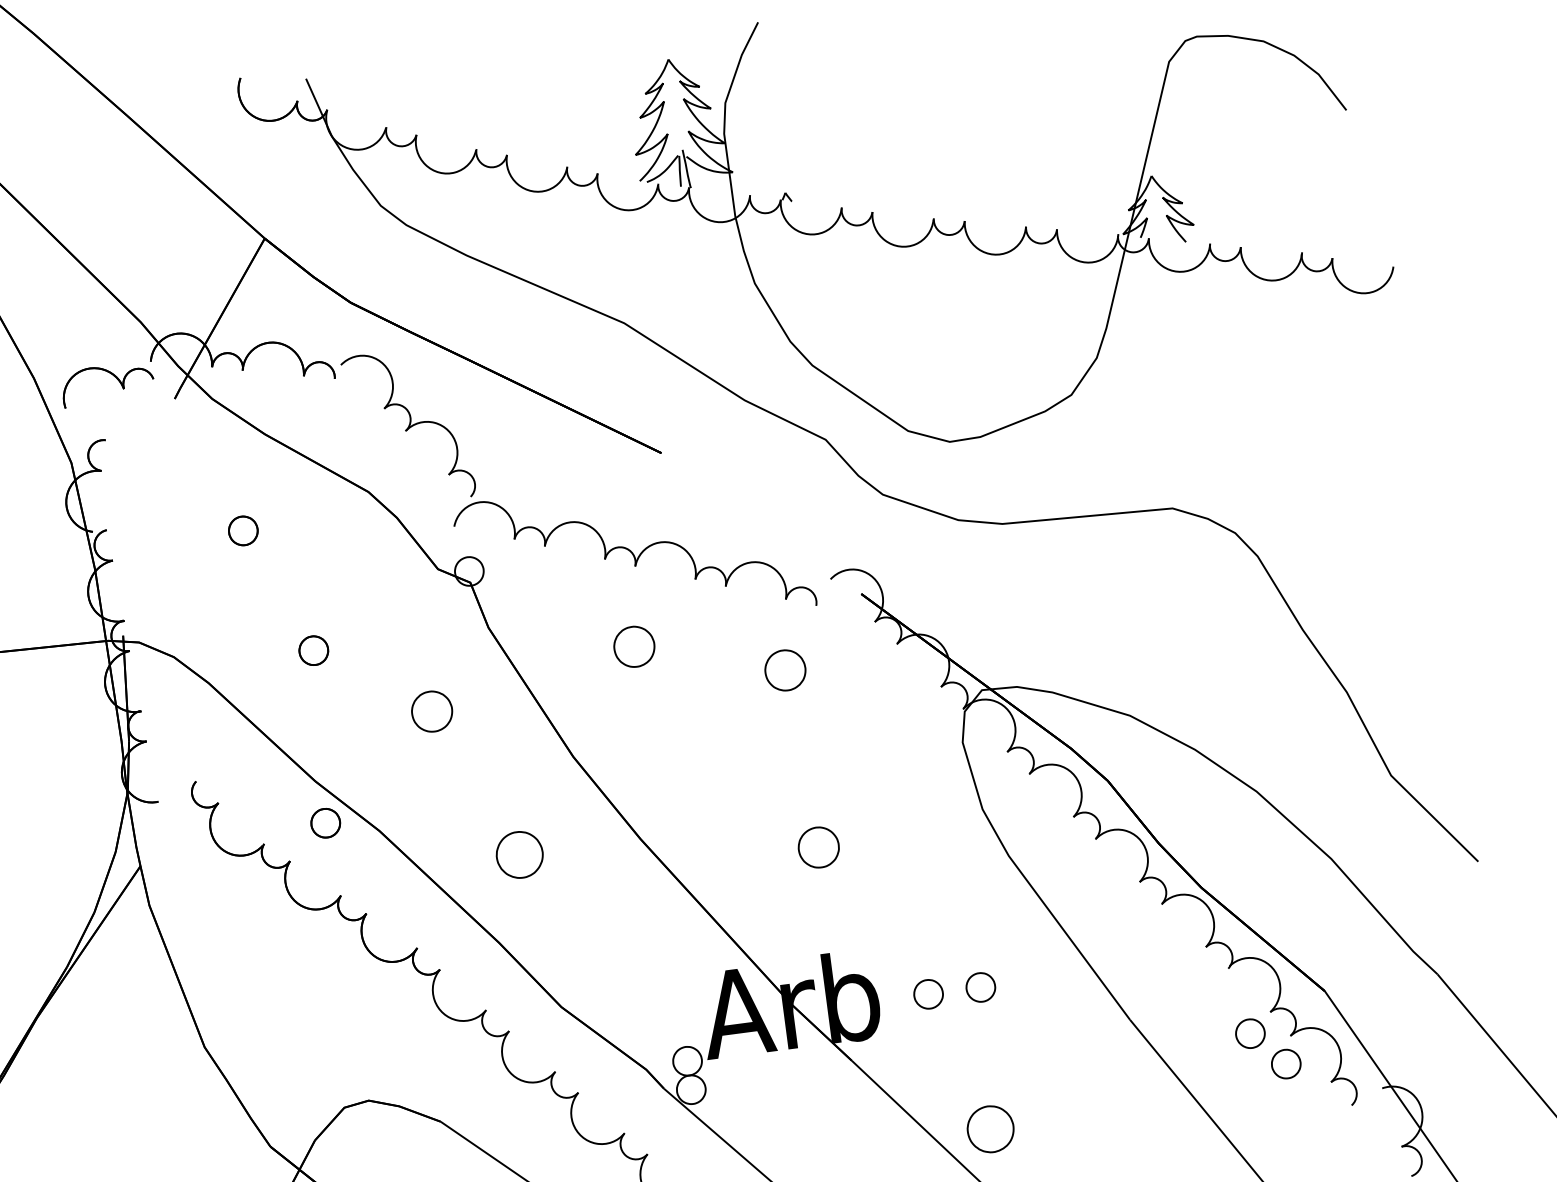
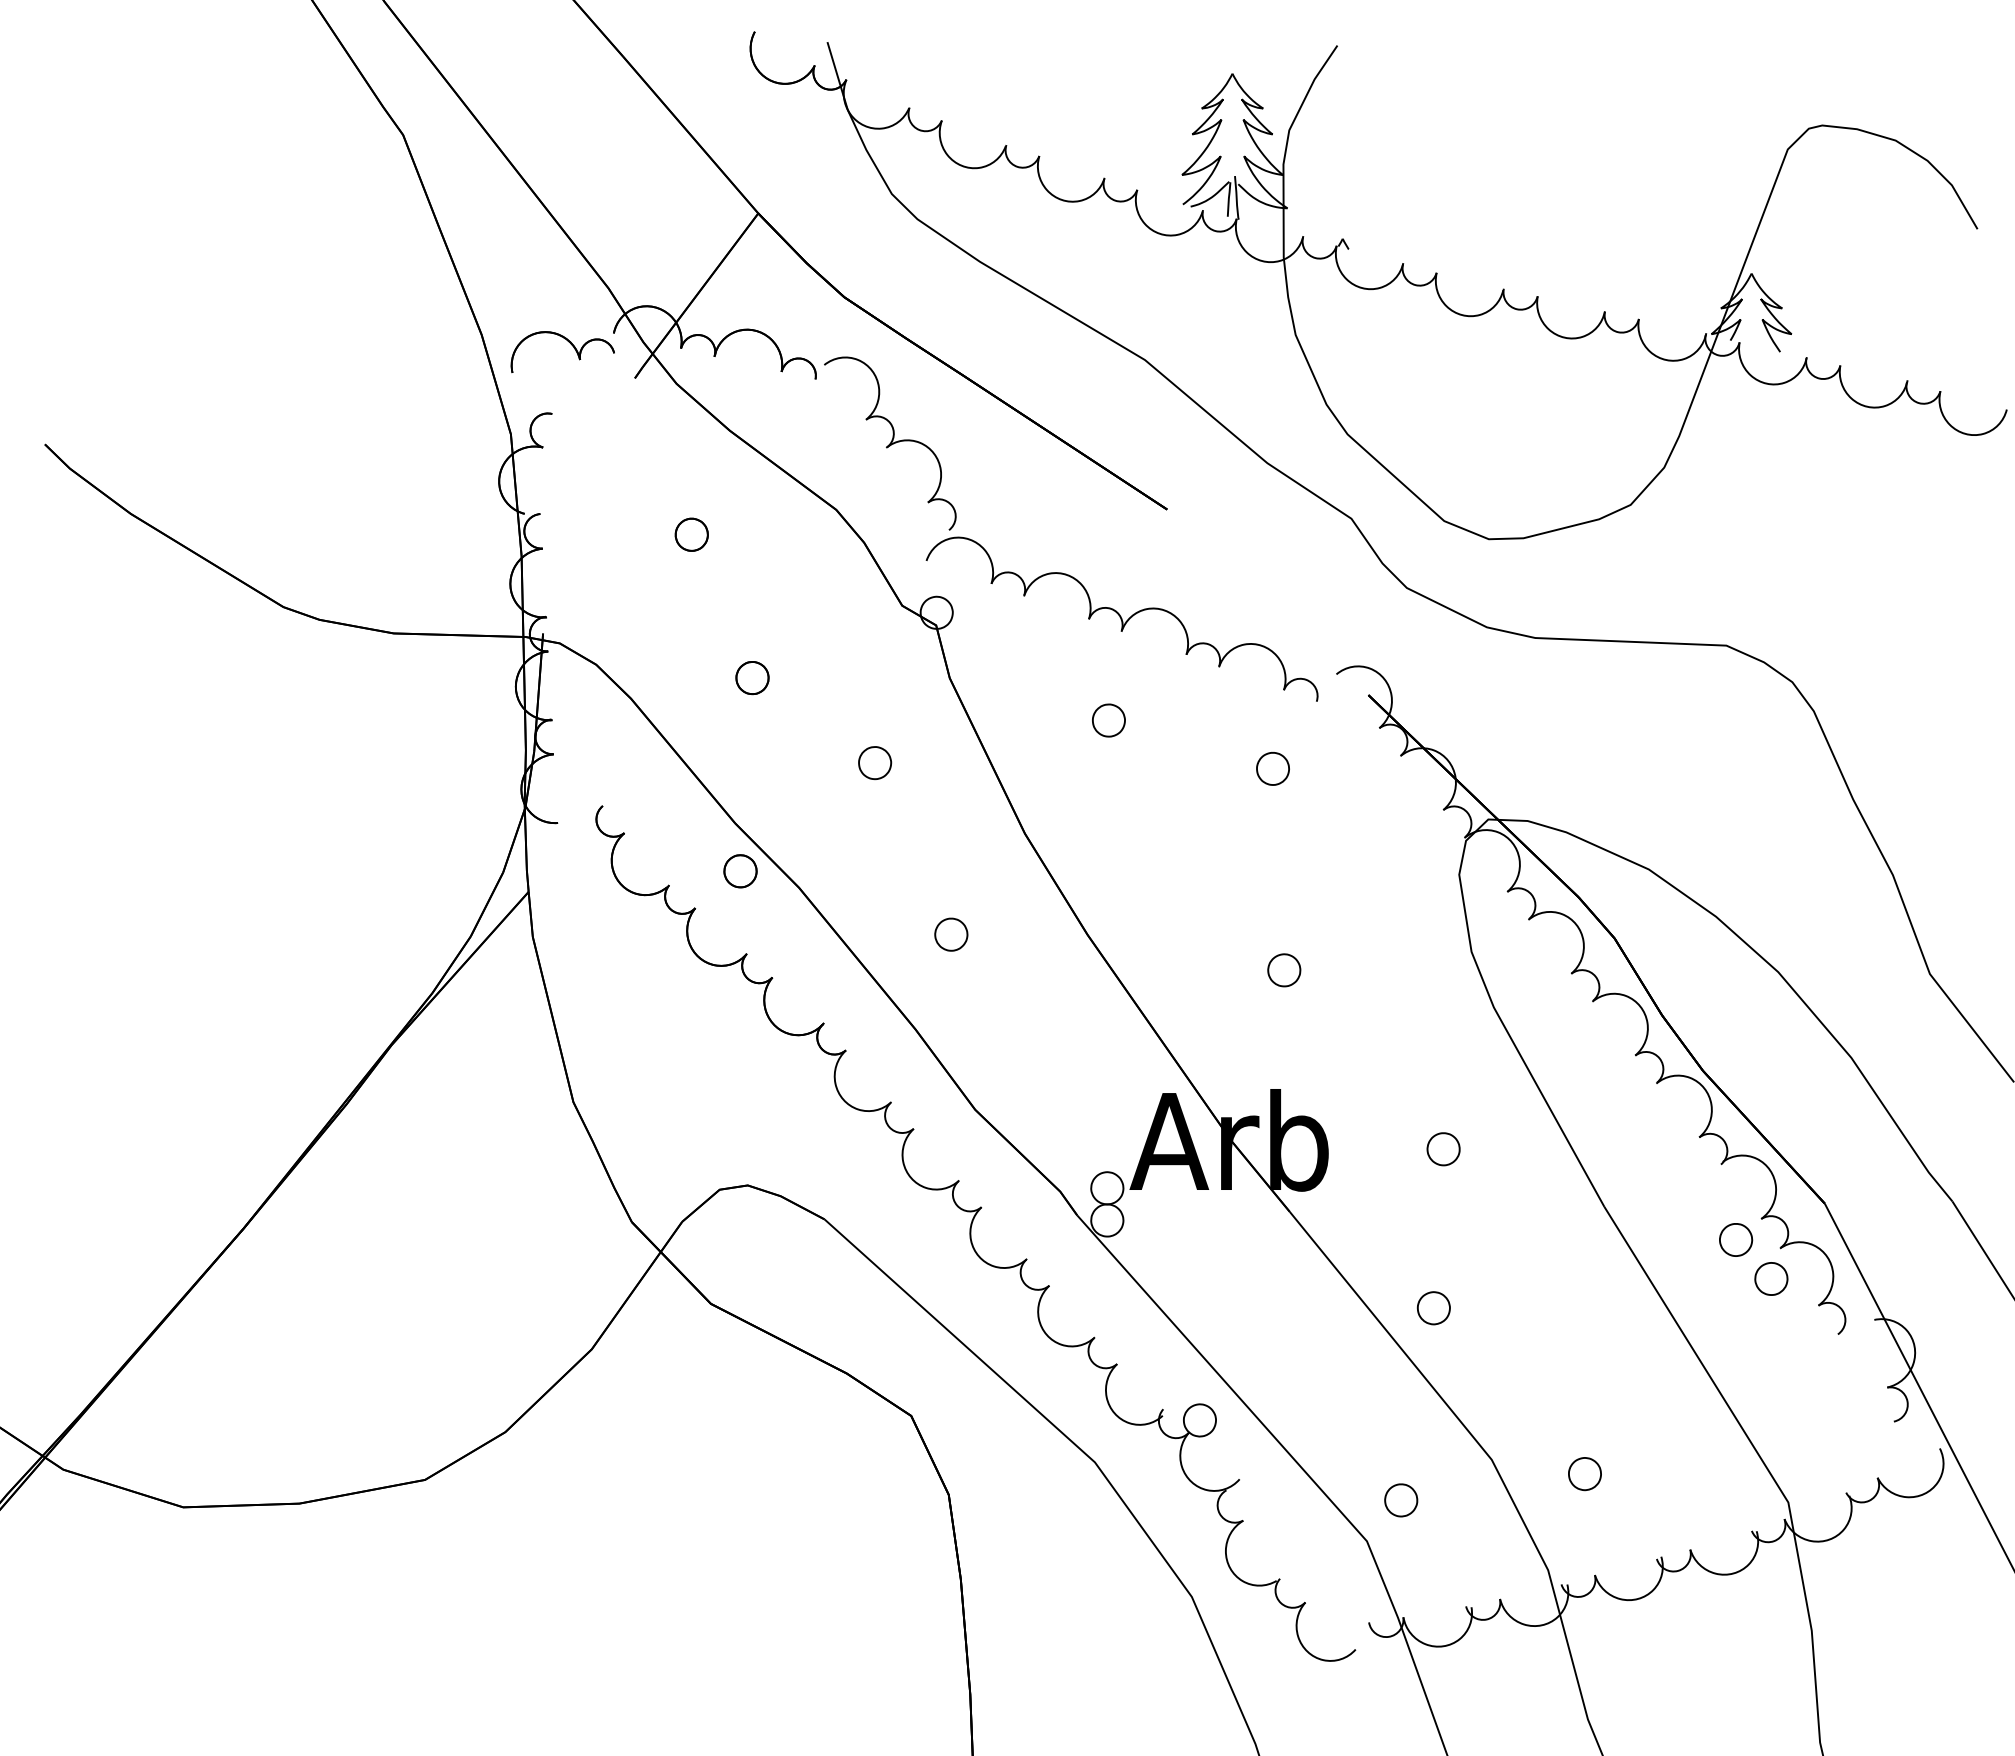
part: (634, 646) -> (1108, 720), size x0.71
part: (784, 670) -> (1272, 768), size x0.71
part: (432, 712) -> (875, 763), size x0.71
part: (819, 847) -> (1284, 970), size x0.71
part: (519, 854) -> (951, 934), size x0.62
part: (928, 994) -> (1384, 1149), removed
part: (990, 1129) -> (1433, 1308), size x0.62

